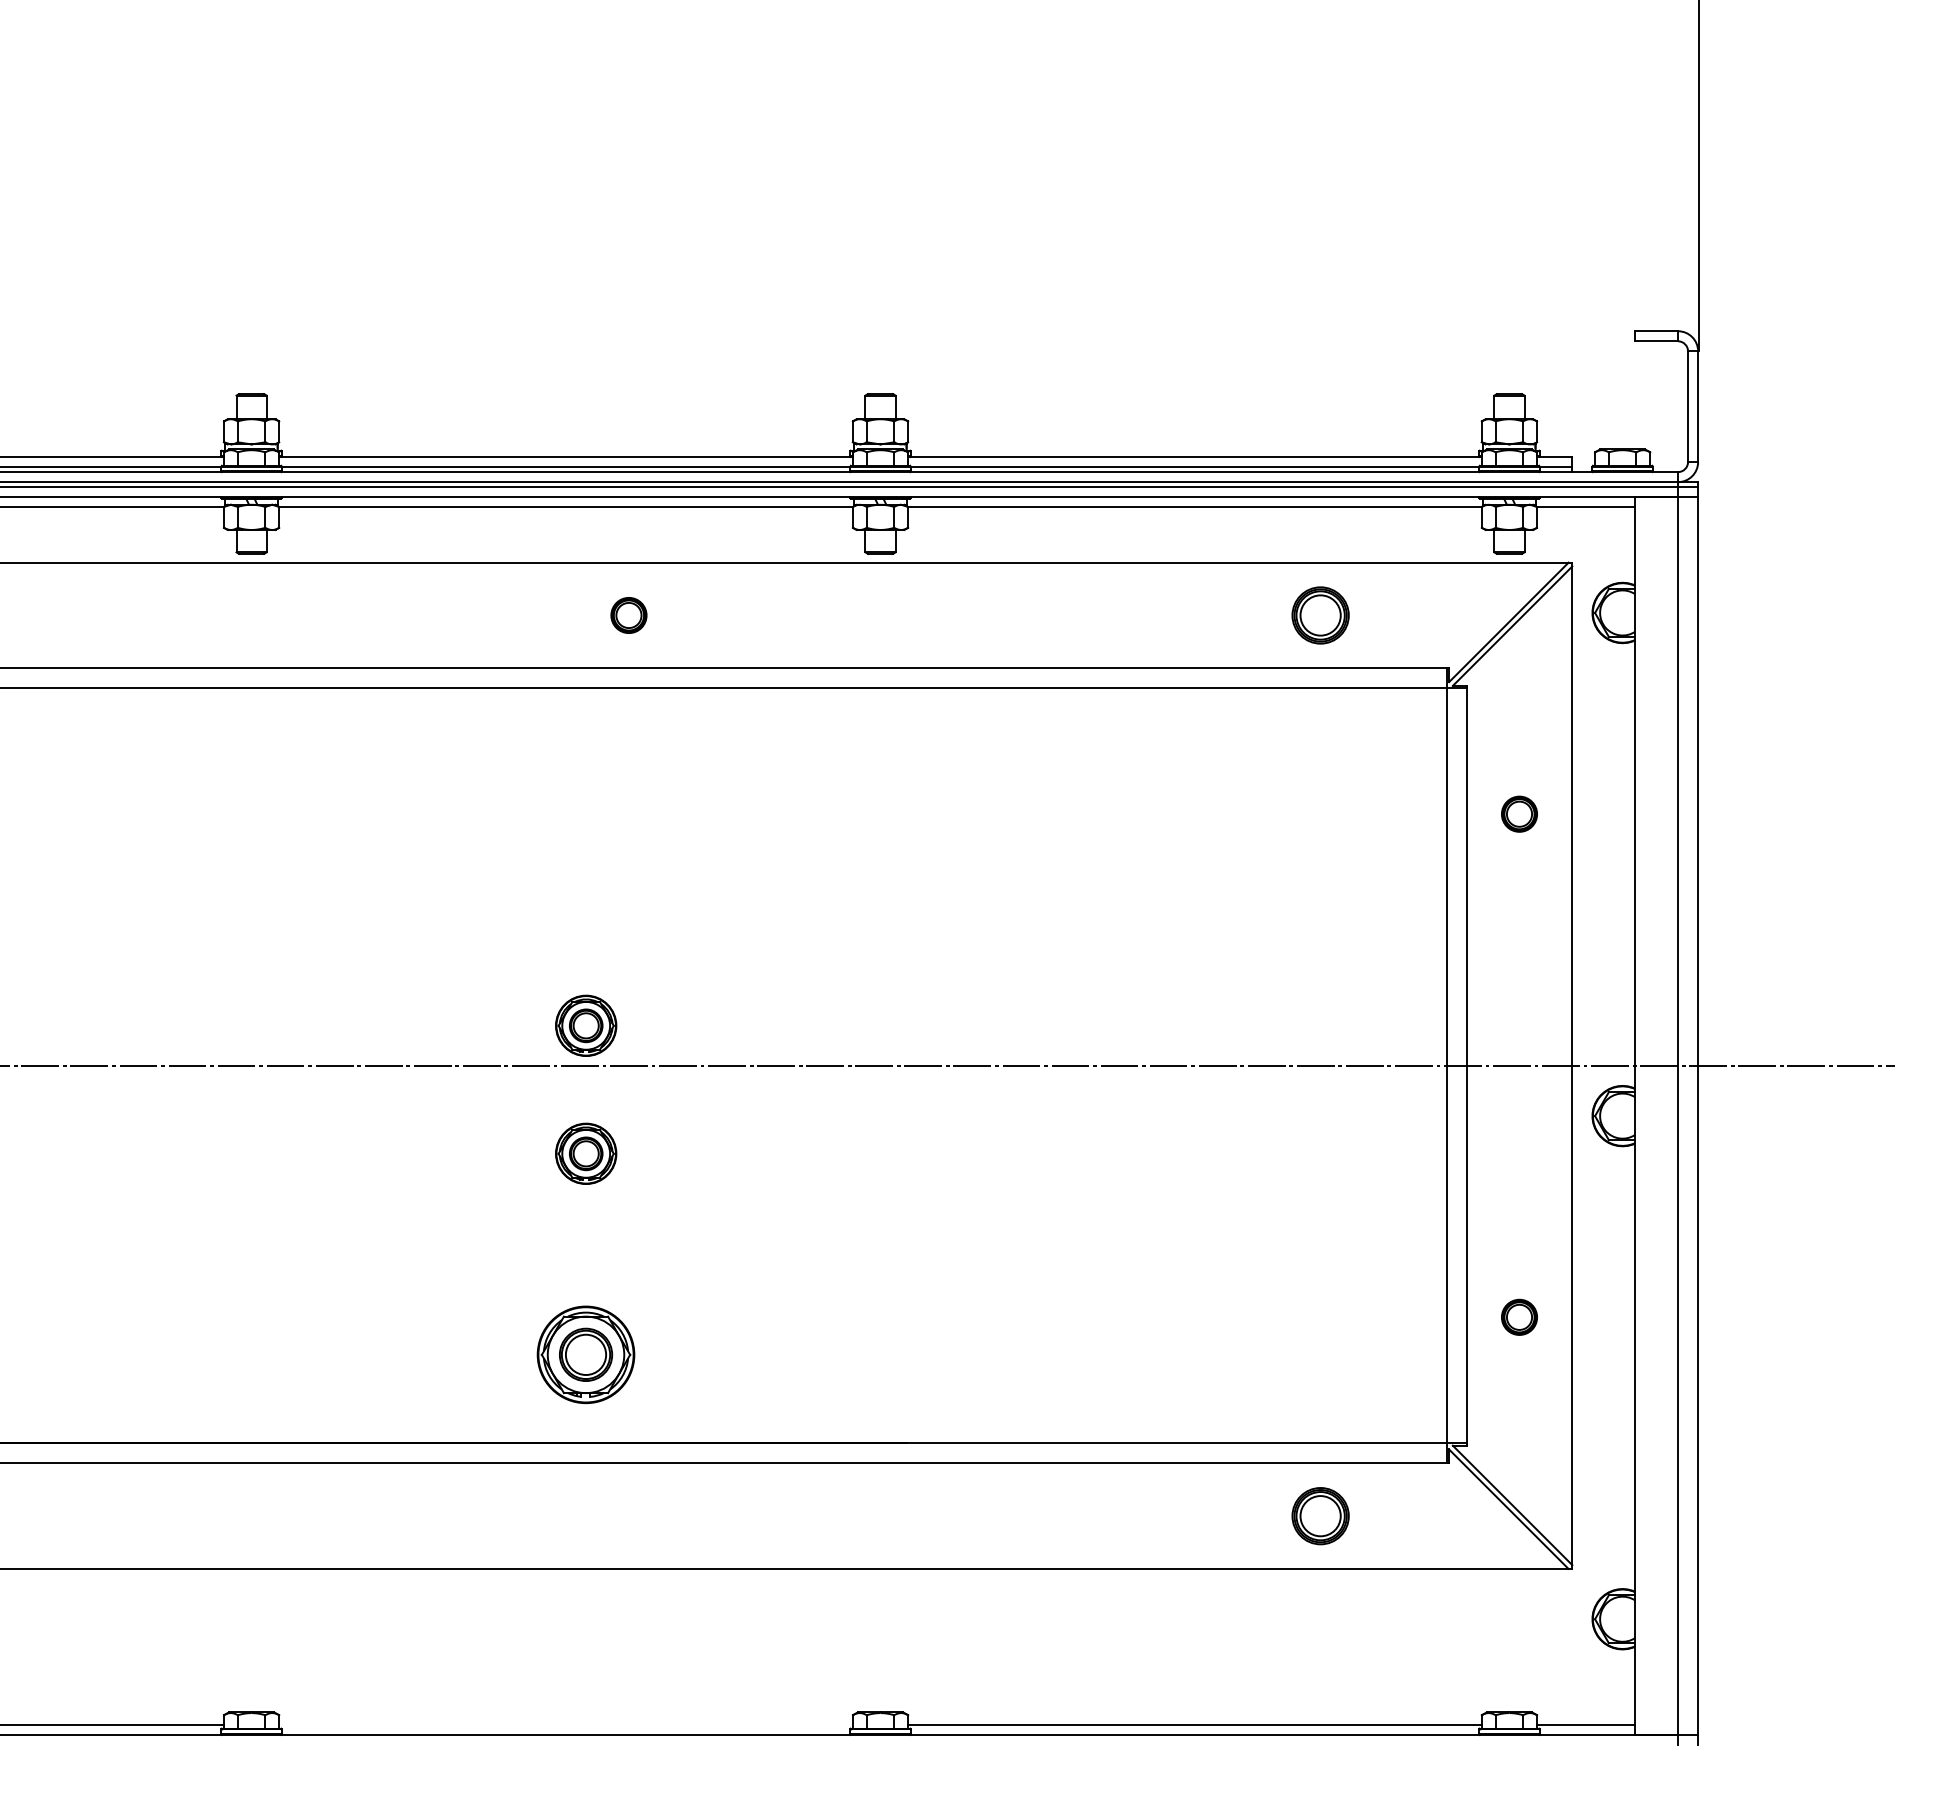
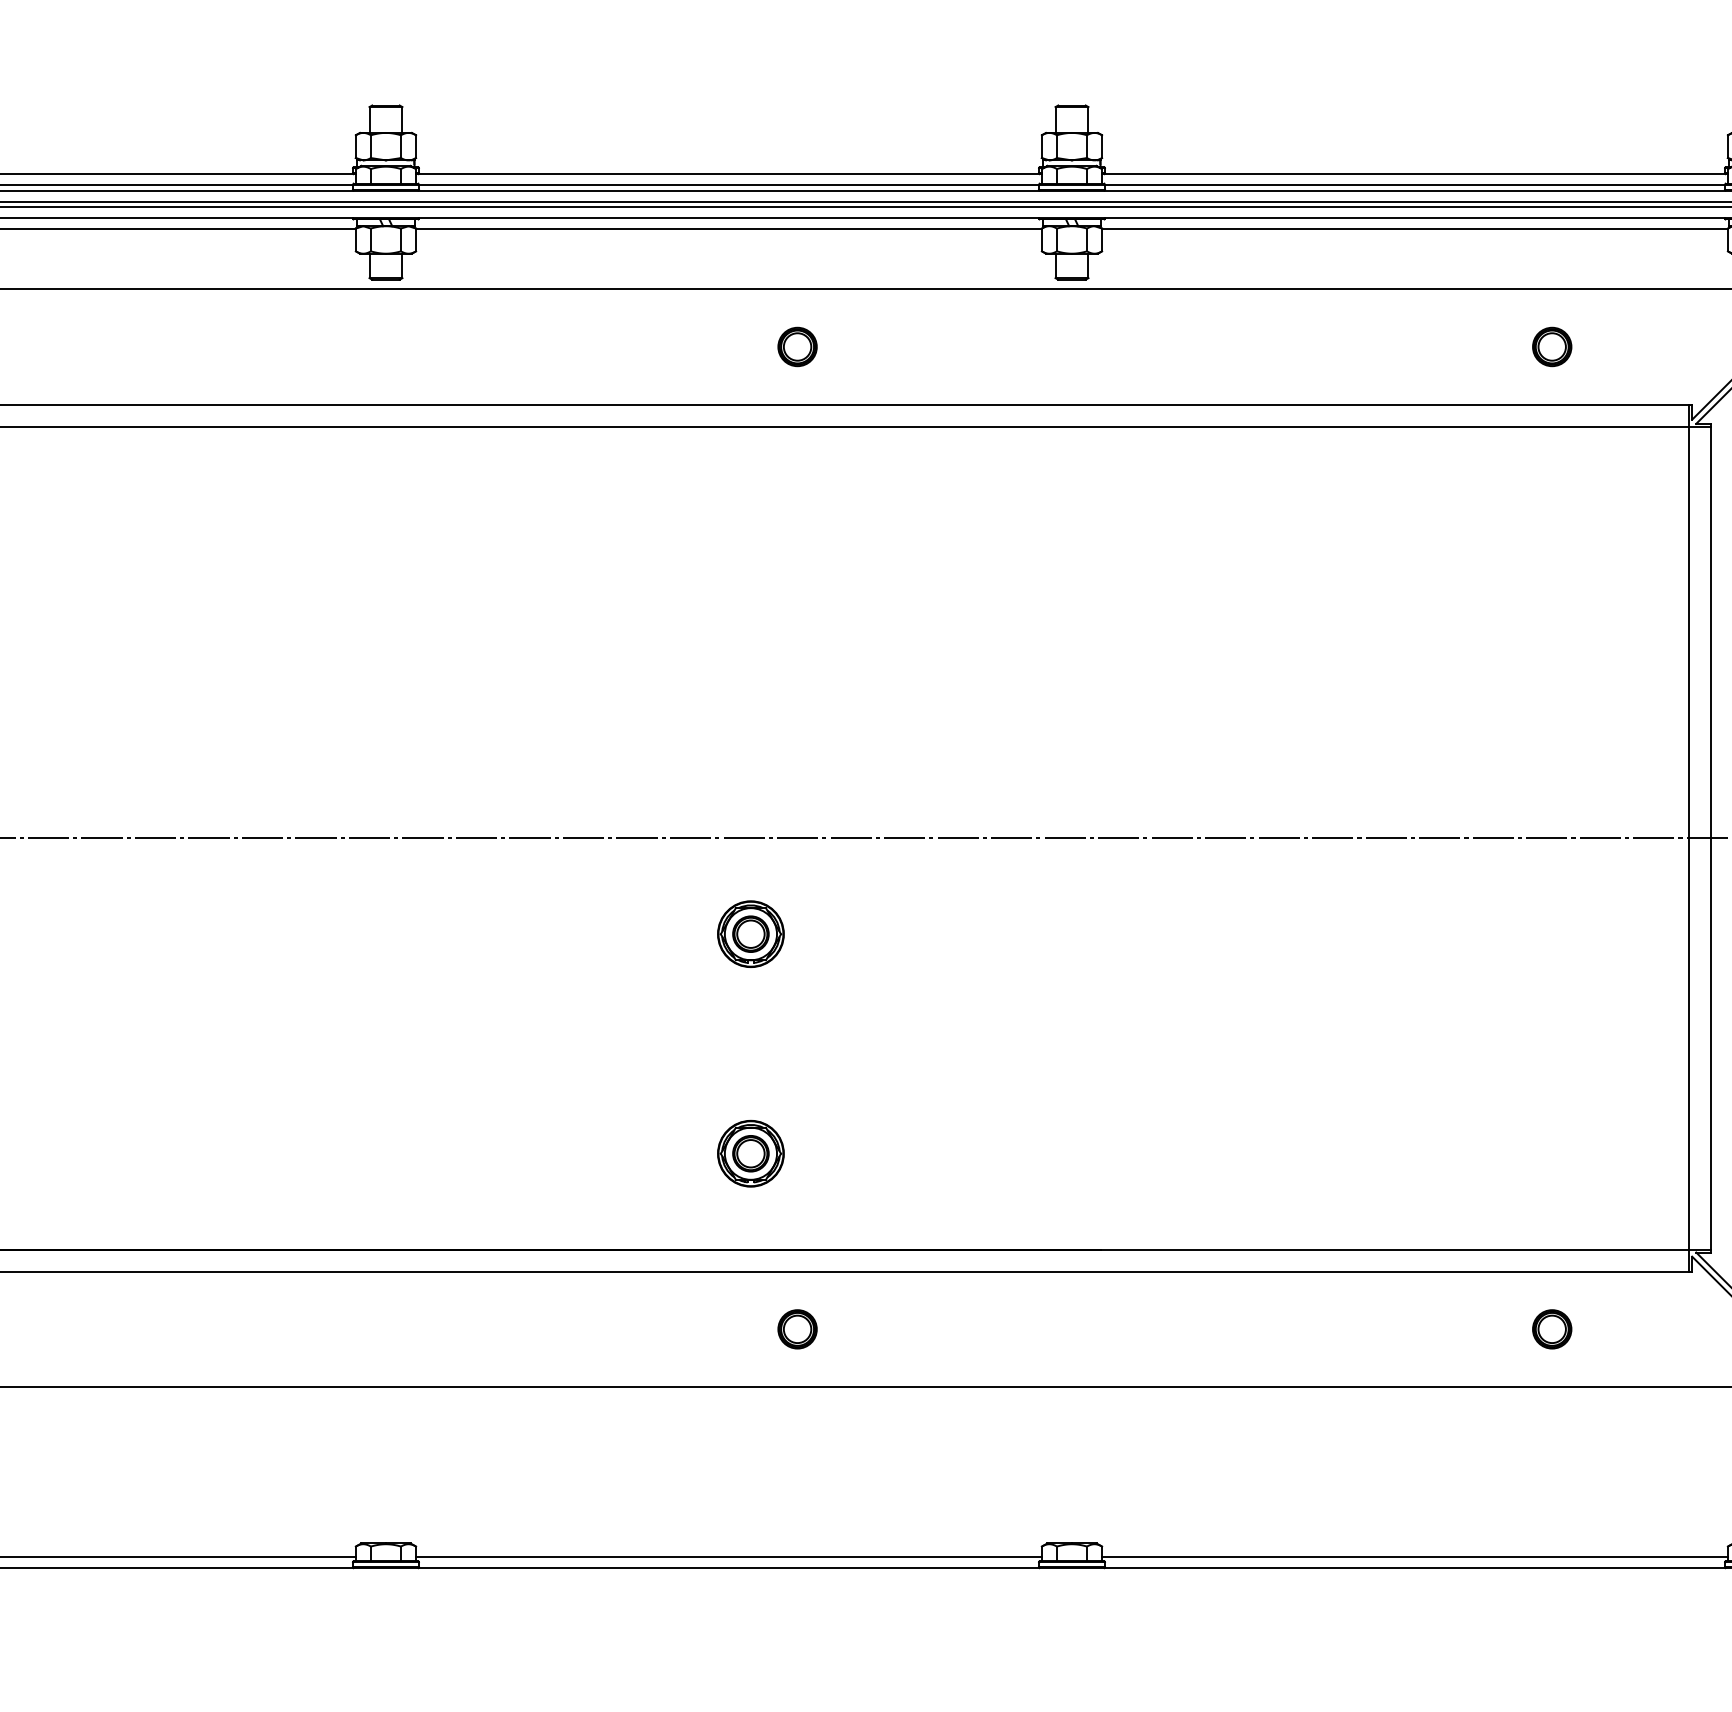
part: (1320, 615) -> (1551, 346), size x0.62
part: (586, 1025) -> (751, 794), removed
part: (586, 1355) -> (751, 1154), size x0.62
part: (628, 1515) -> (797, 1328), added
part: (1320, 1515) -> (1551, 1328), size x0.62
line: (565, 1724) -> (728, 1556), added

